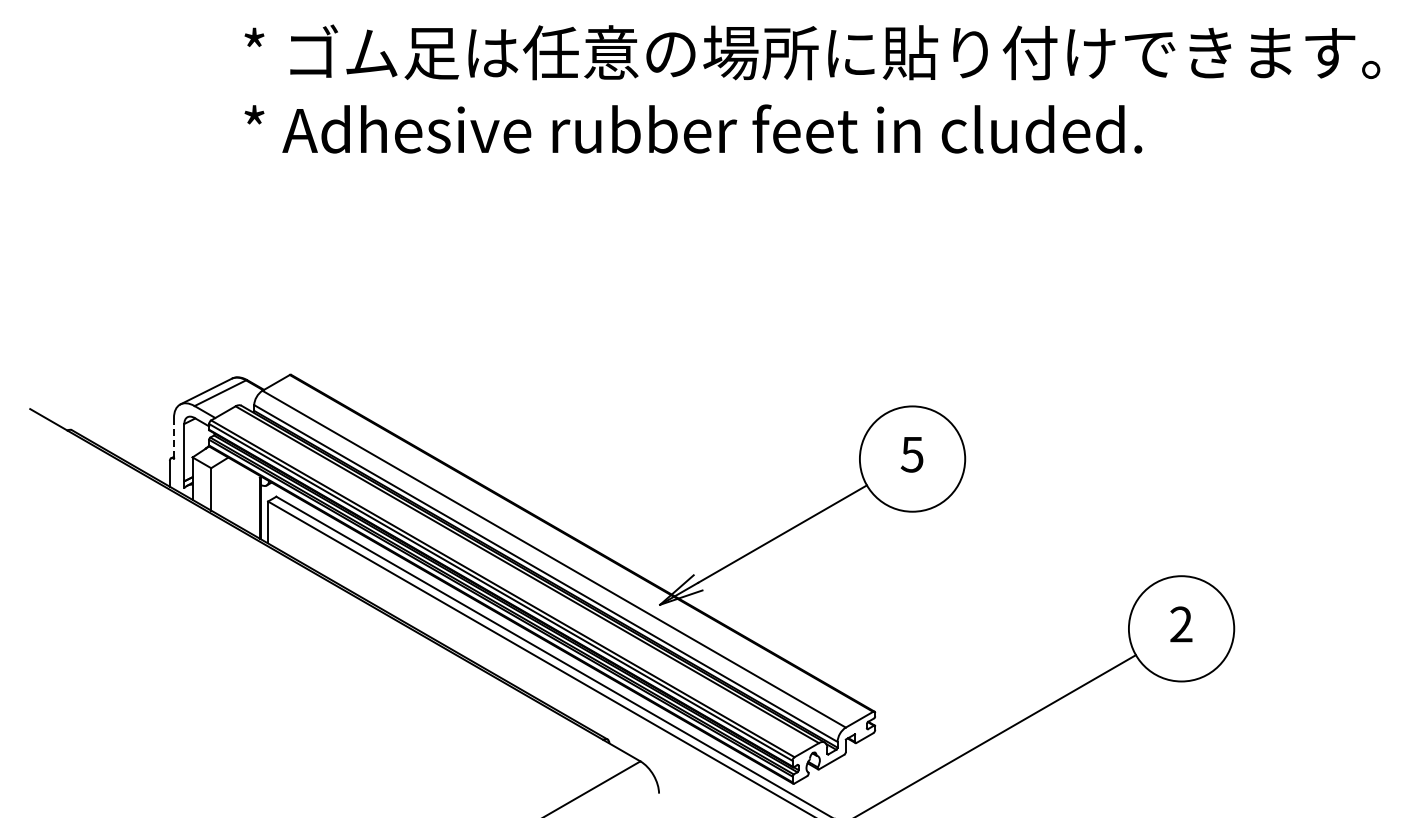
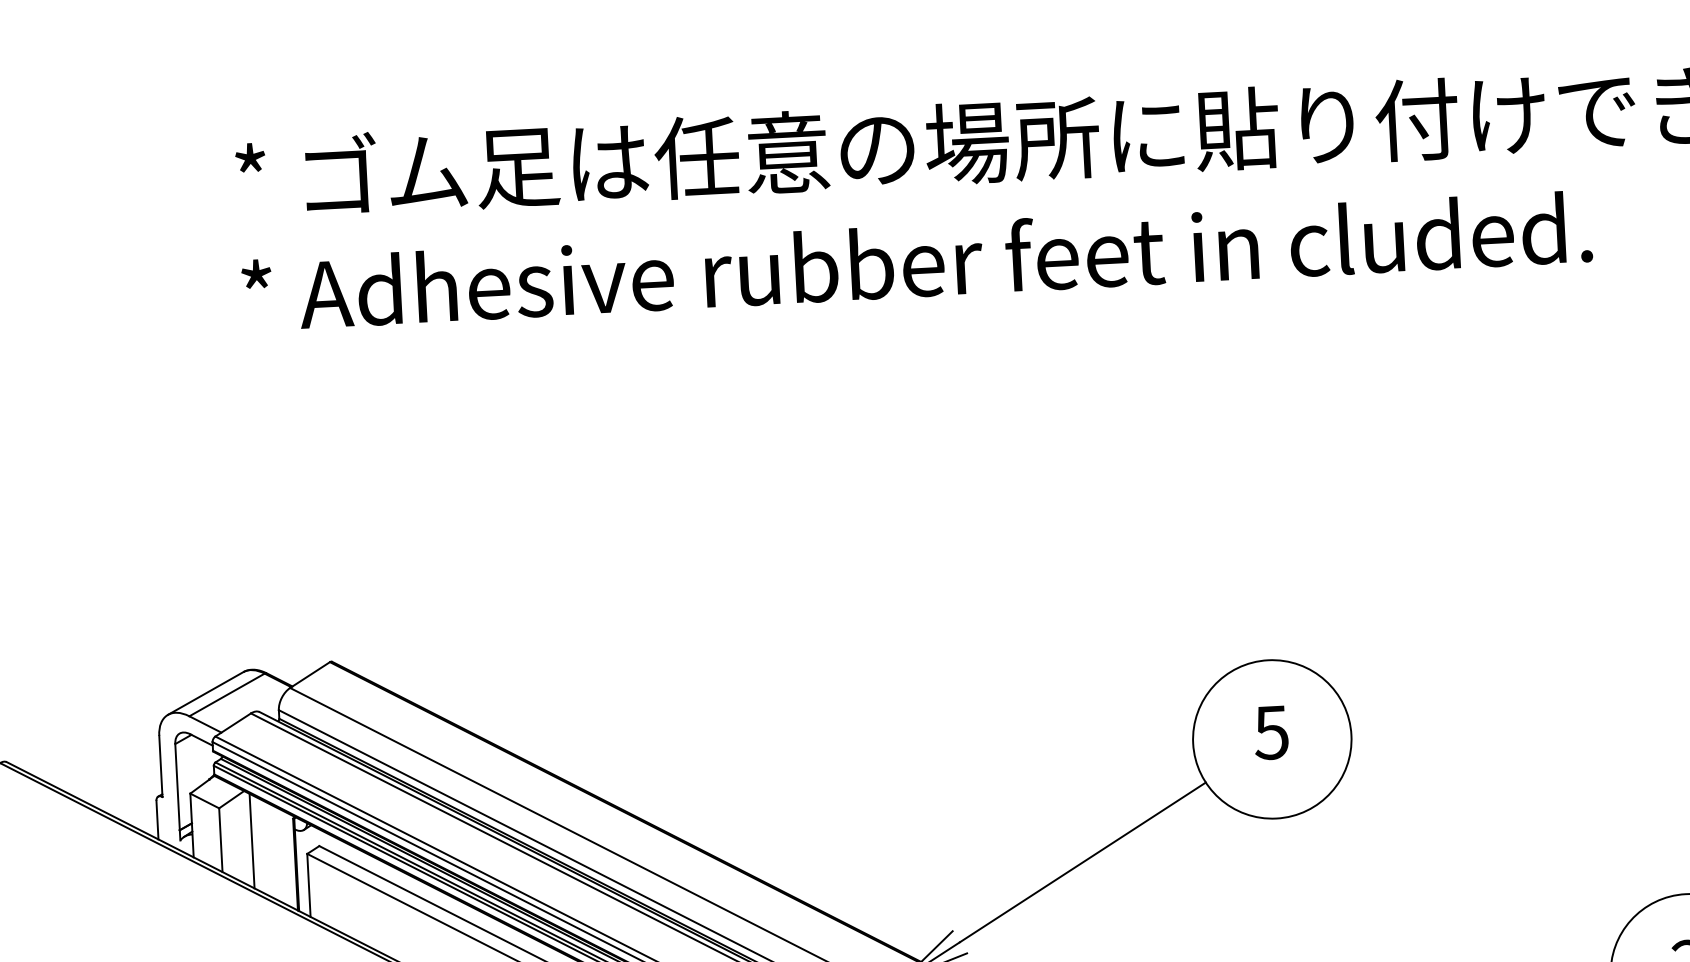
line: (173, 438) -> (160, 766), dashed -> solid
line: (231, 490) -> (251, 840), added

